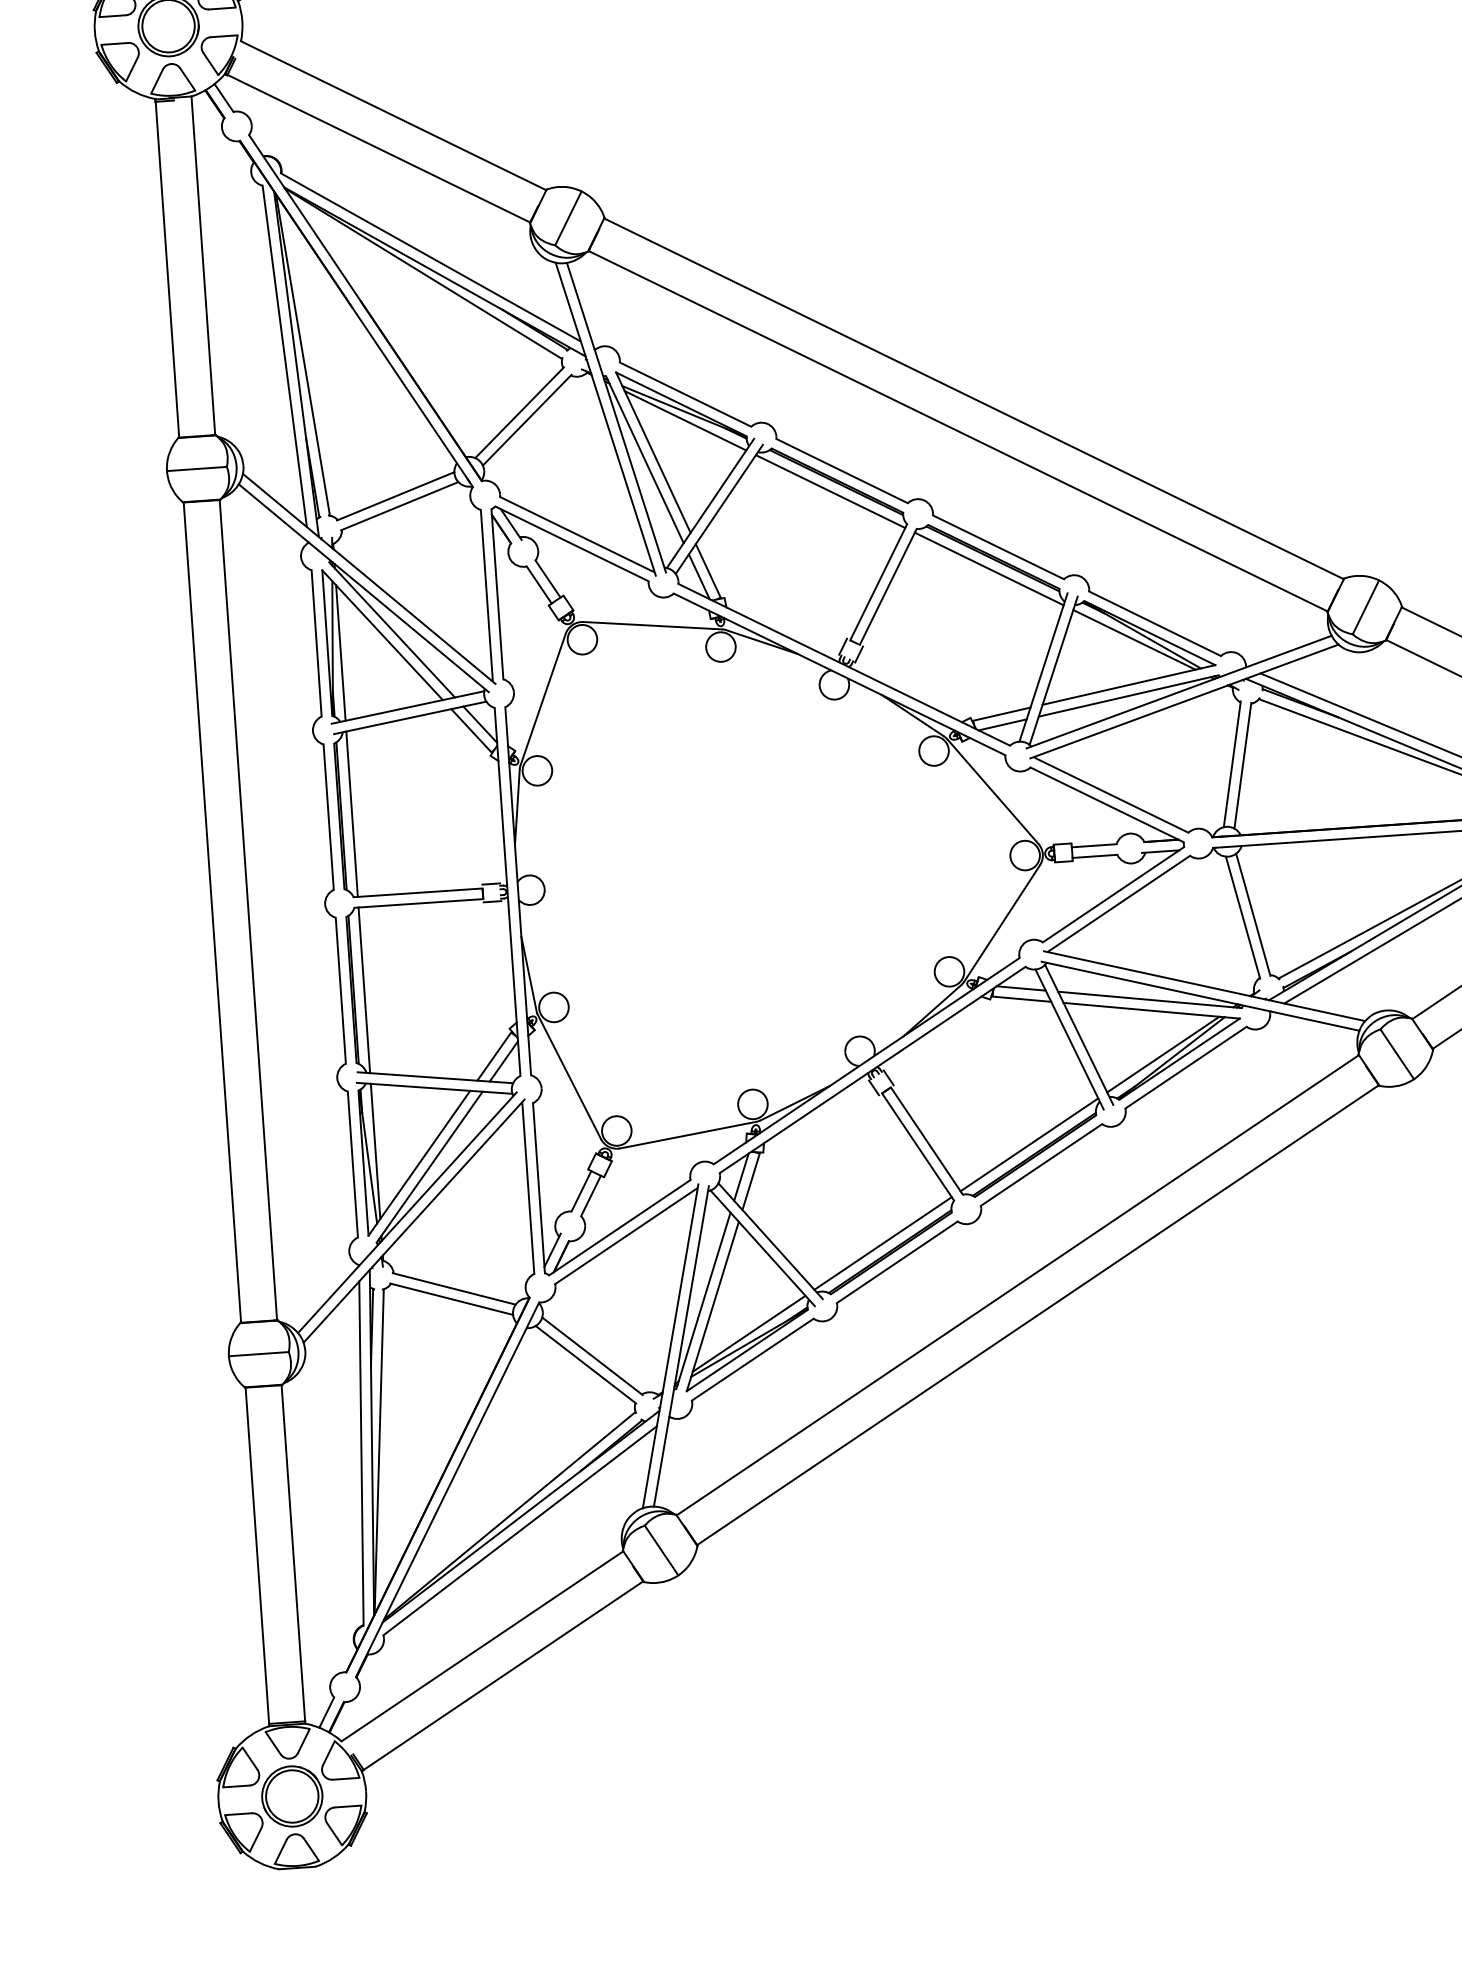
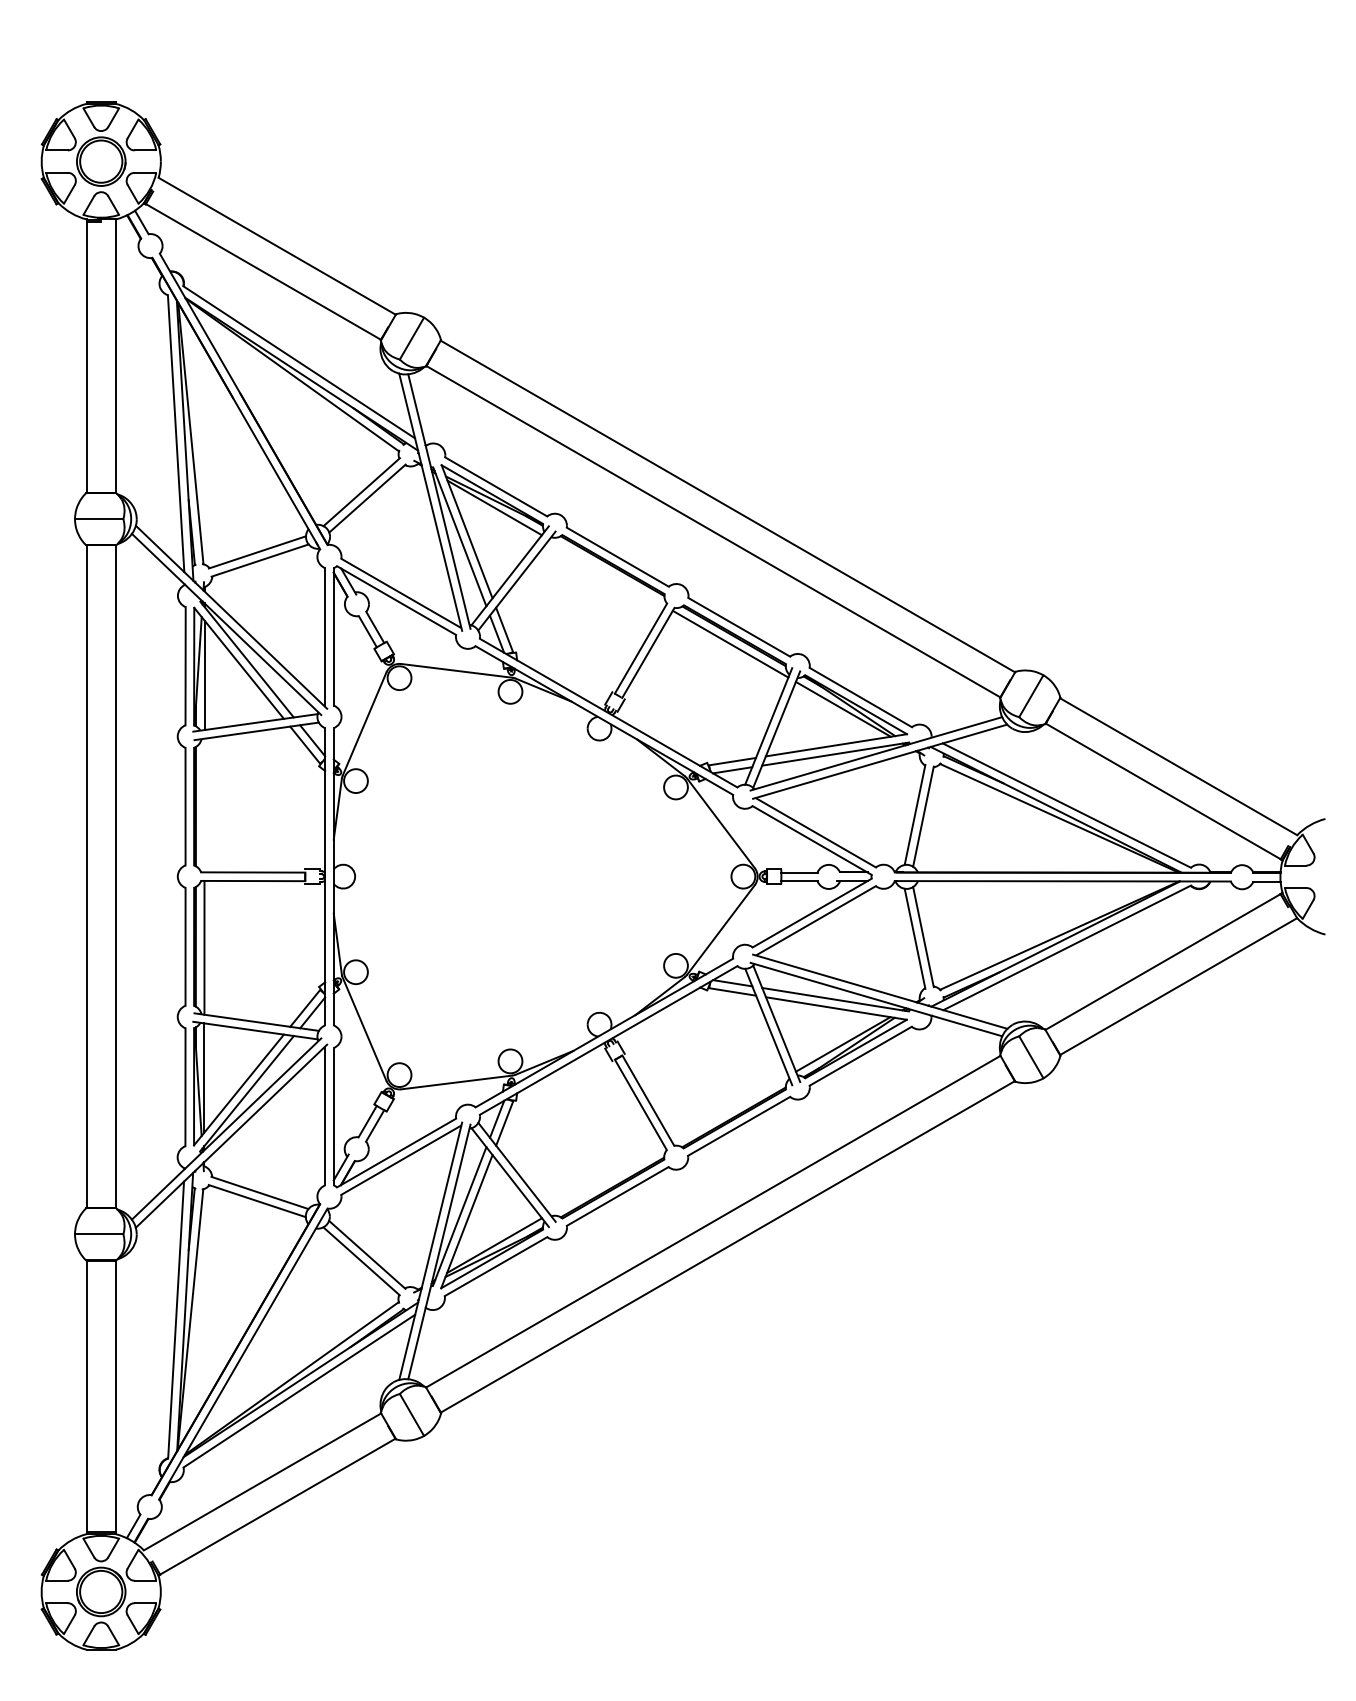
line: (830, 490) -> (607, 572), removed
line: (352, 814) -> (204, 805), removed
line: (1029, 1143) -> (730, 1108), removed
line: (883, 1243) -> (607, 1180), removed

